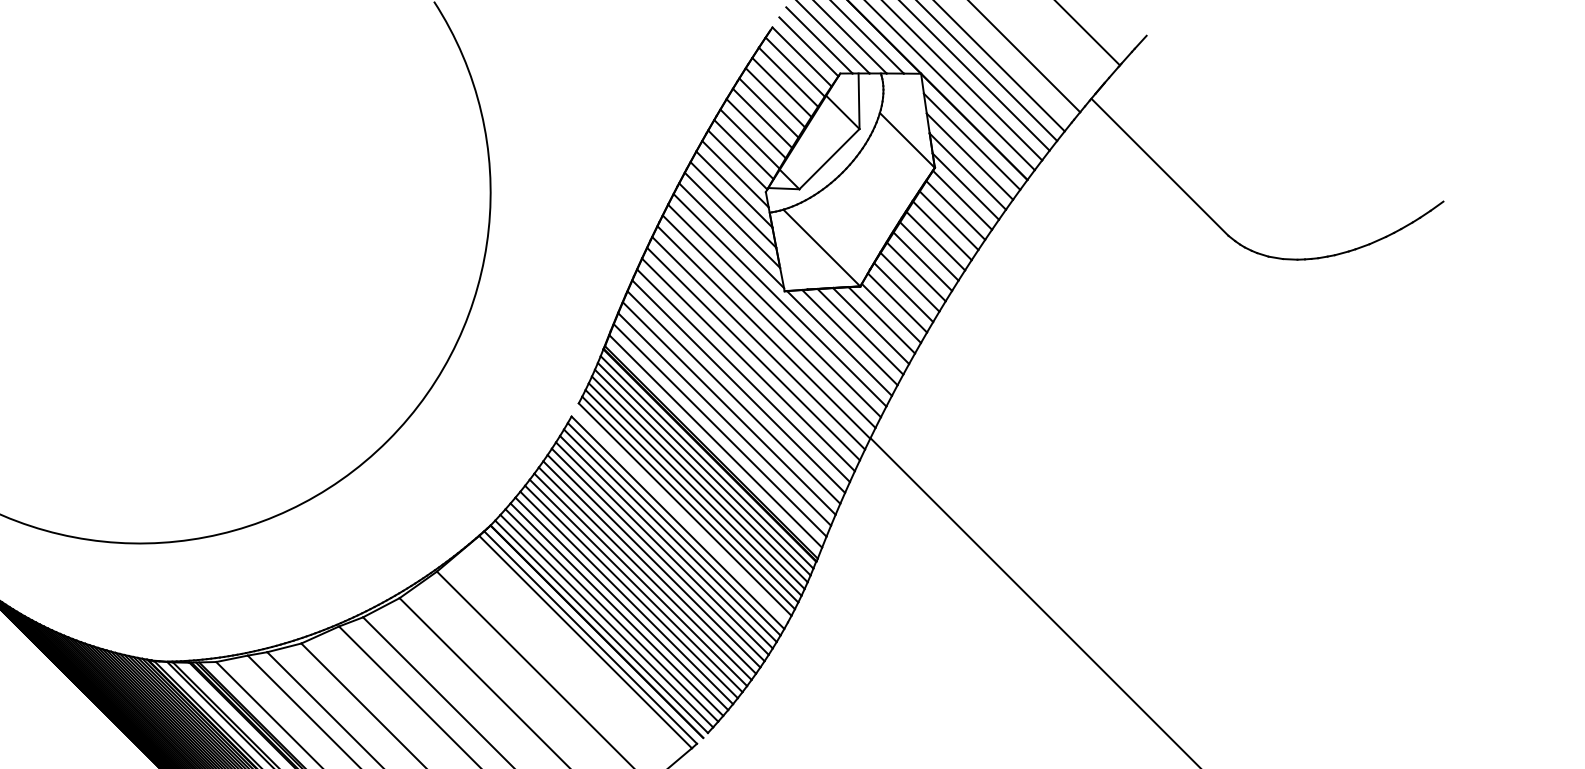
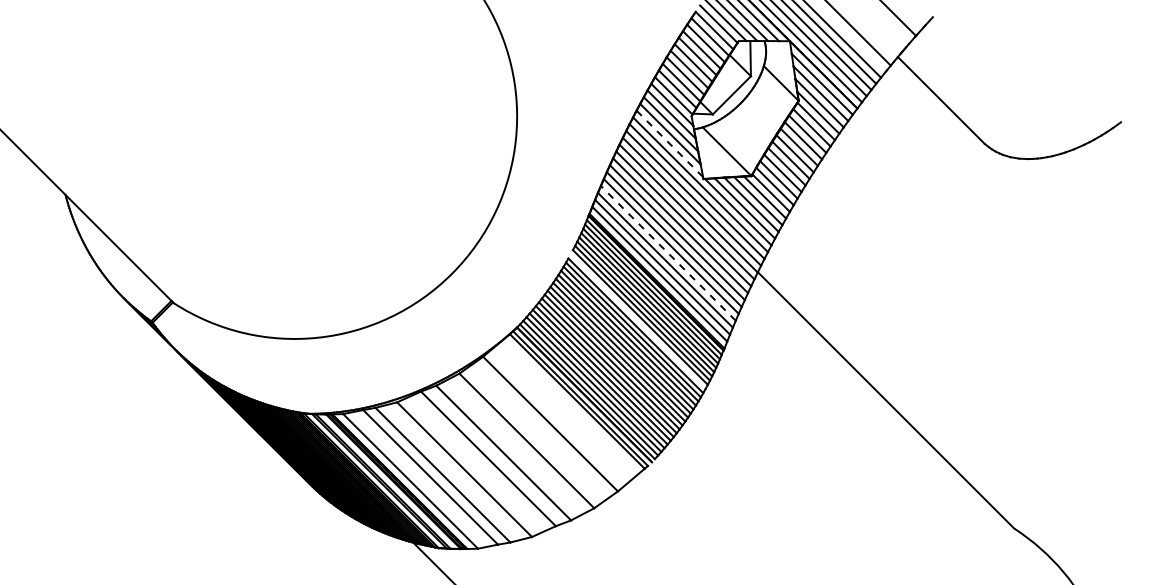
line: (731, 235) -> (669, 143), solid -> dashed
line: (729, 408) -> (668, 253), solid -> dashed

